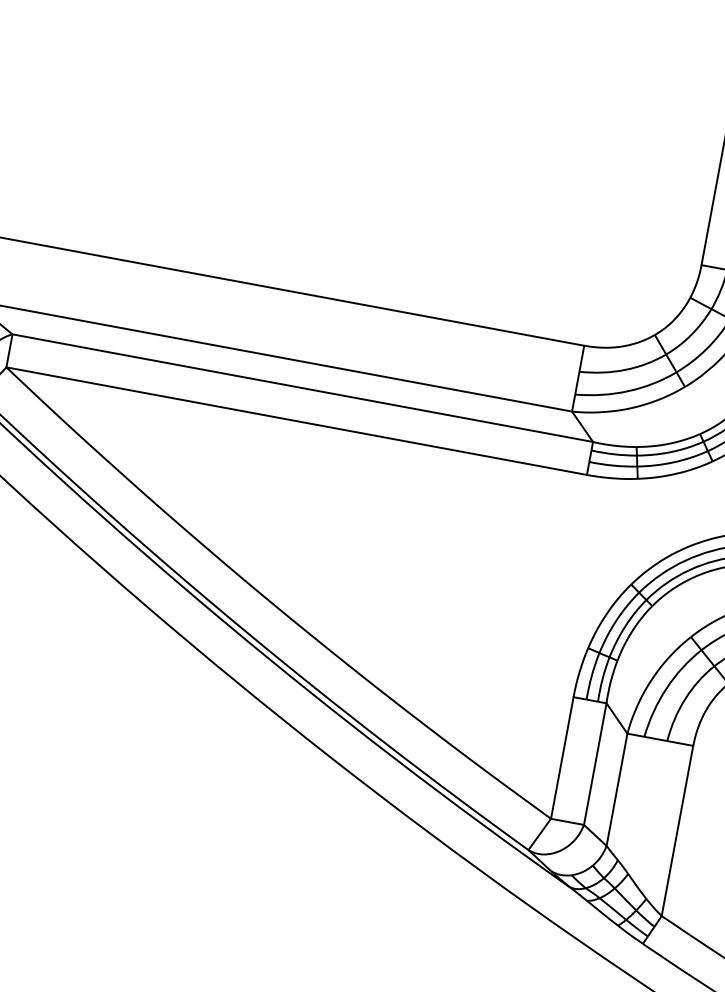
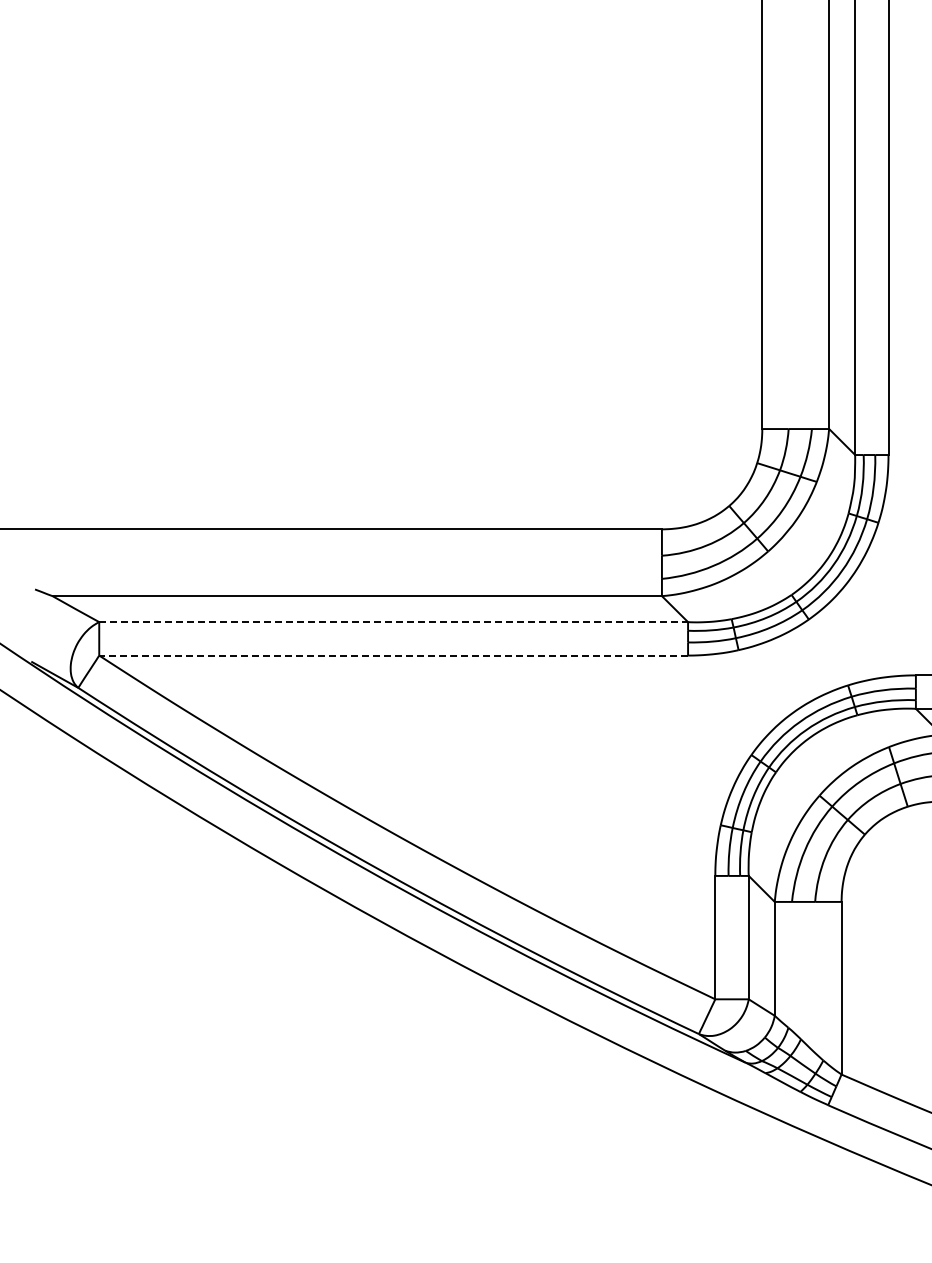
line: (303, 388) -> (394, 622), solid -> dashed
line: (296, 421) -> (393, 655), solid -> dashed

